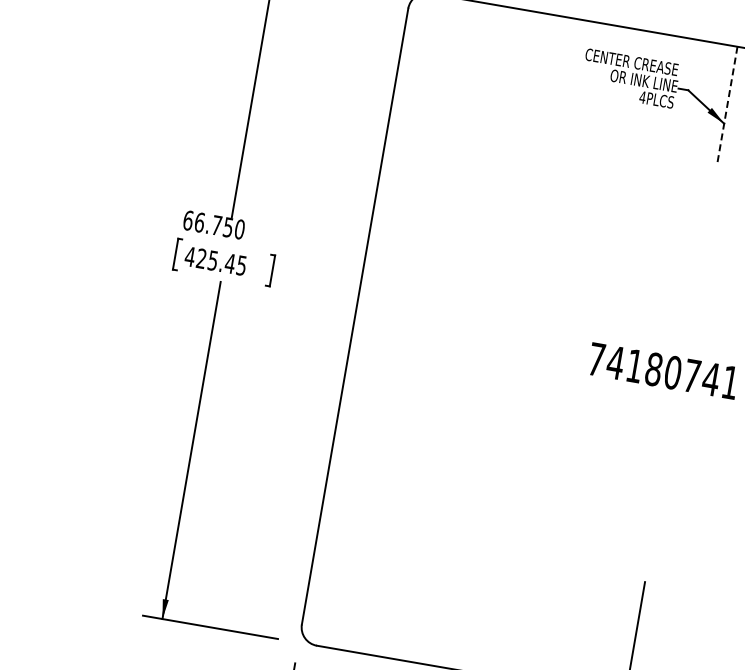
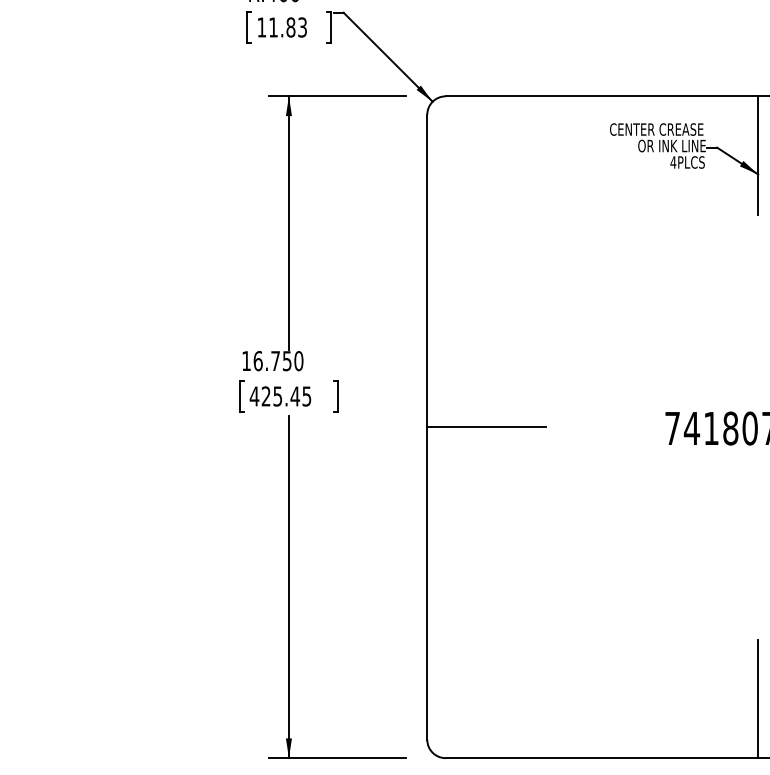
line: (727, 106) -> (758, 156), dashed -> solid
text: (188, 220) -> (246, 361), 66.750 -> 16.750
line: (413, 326) -> (486, 427), added

